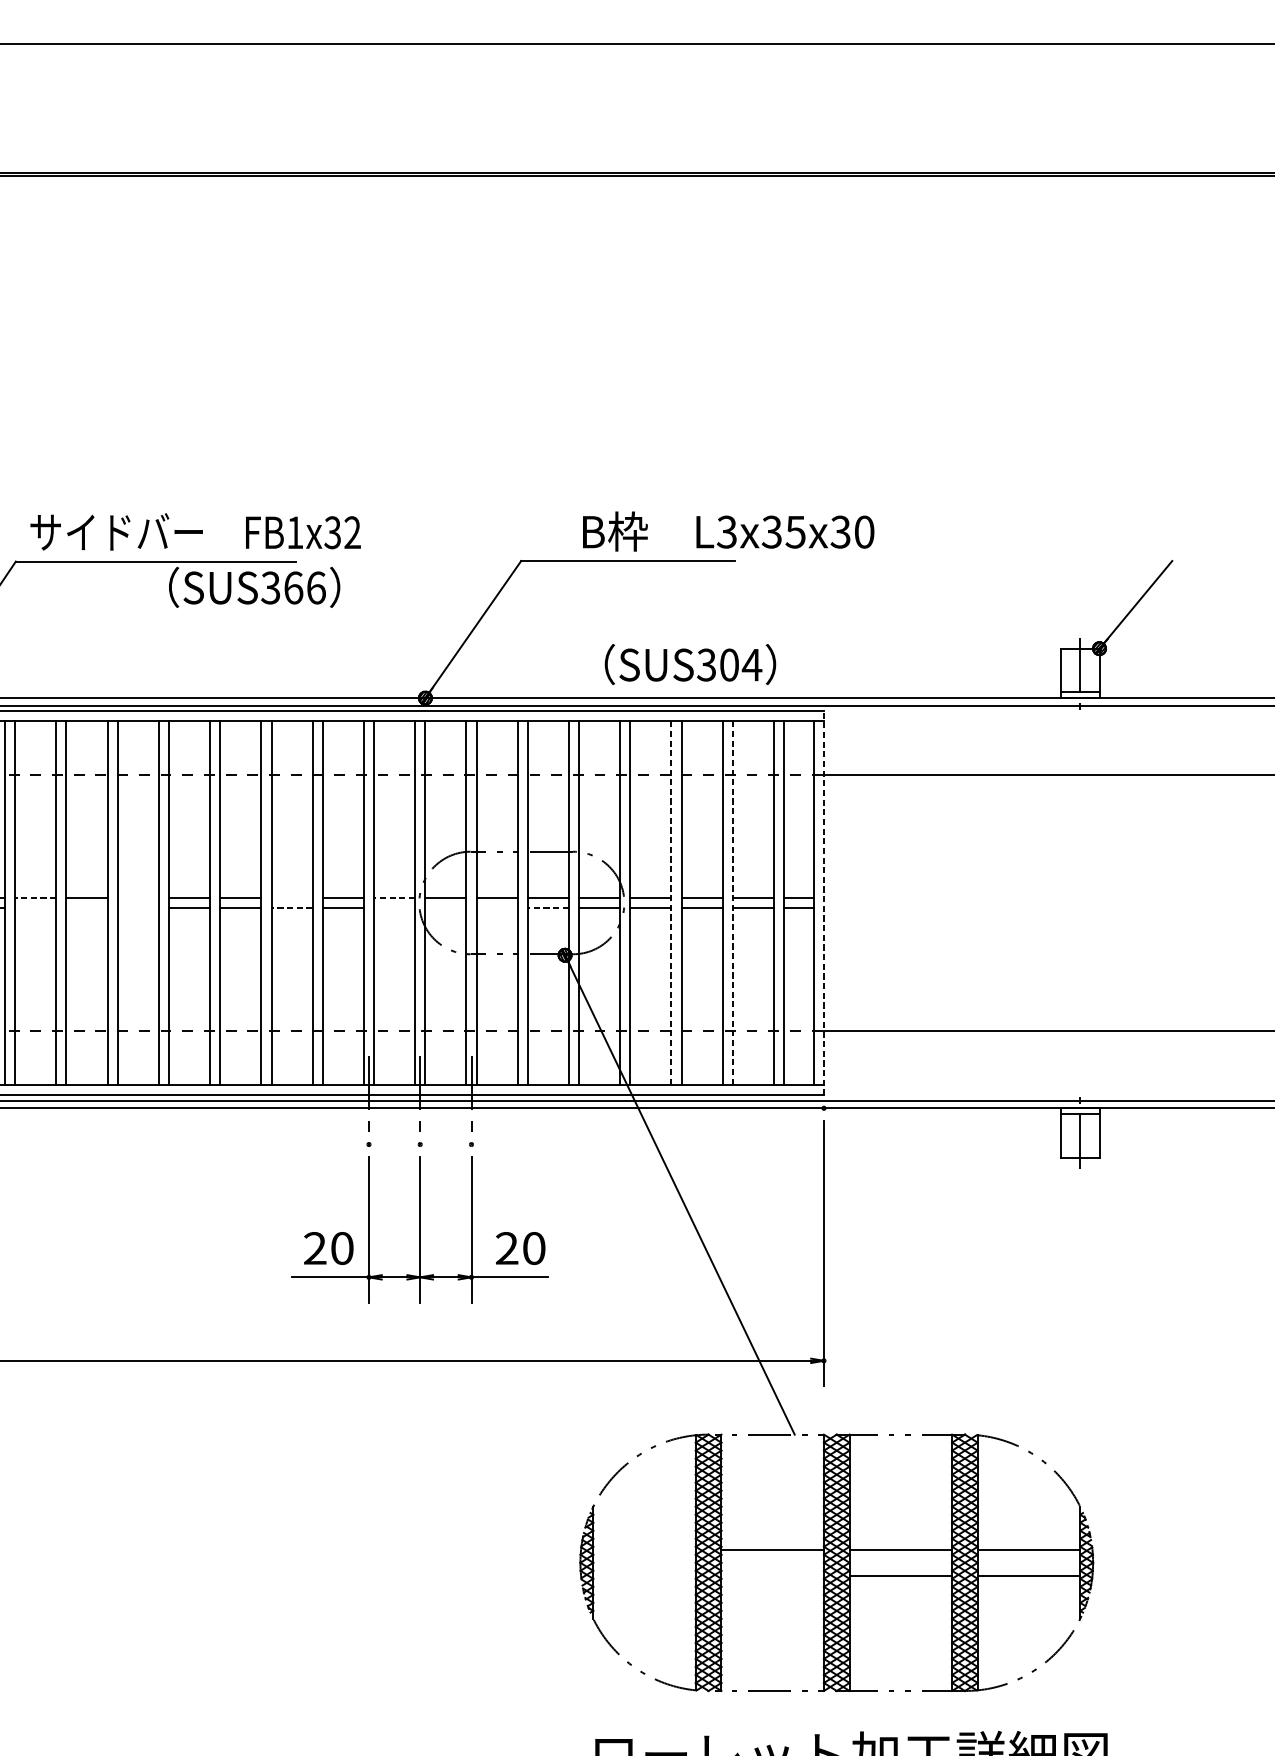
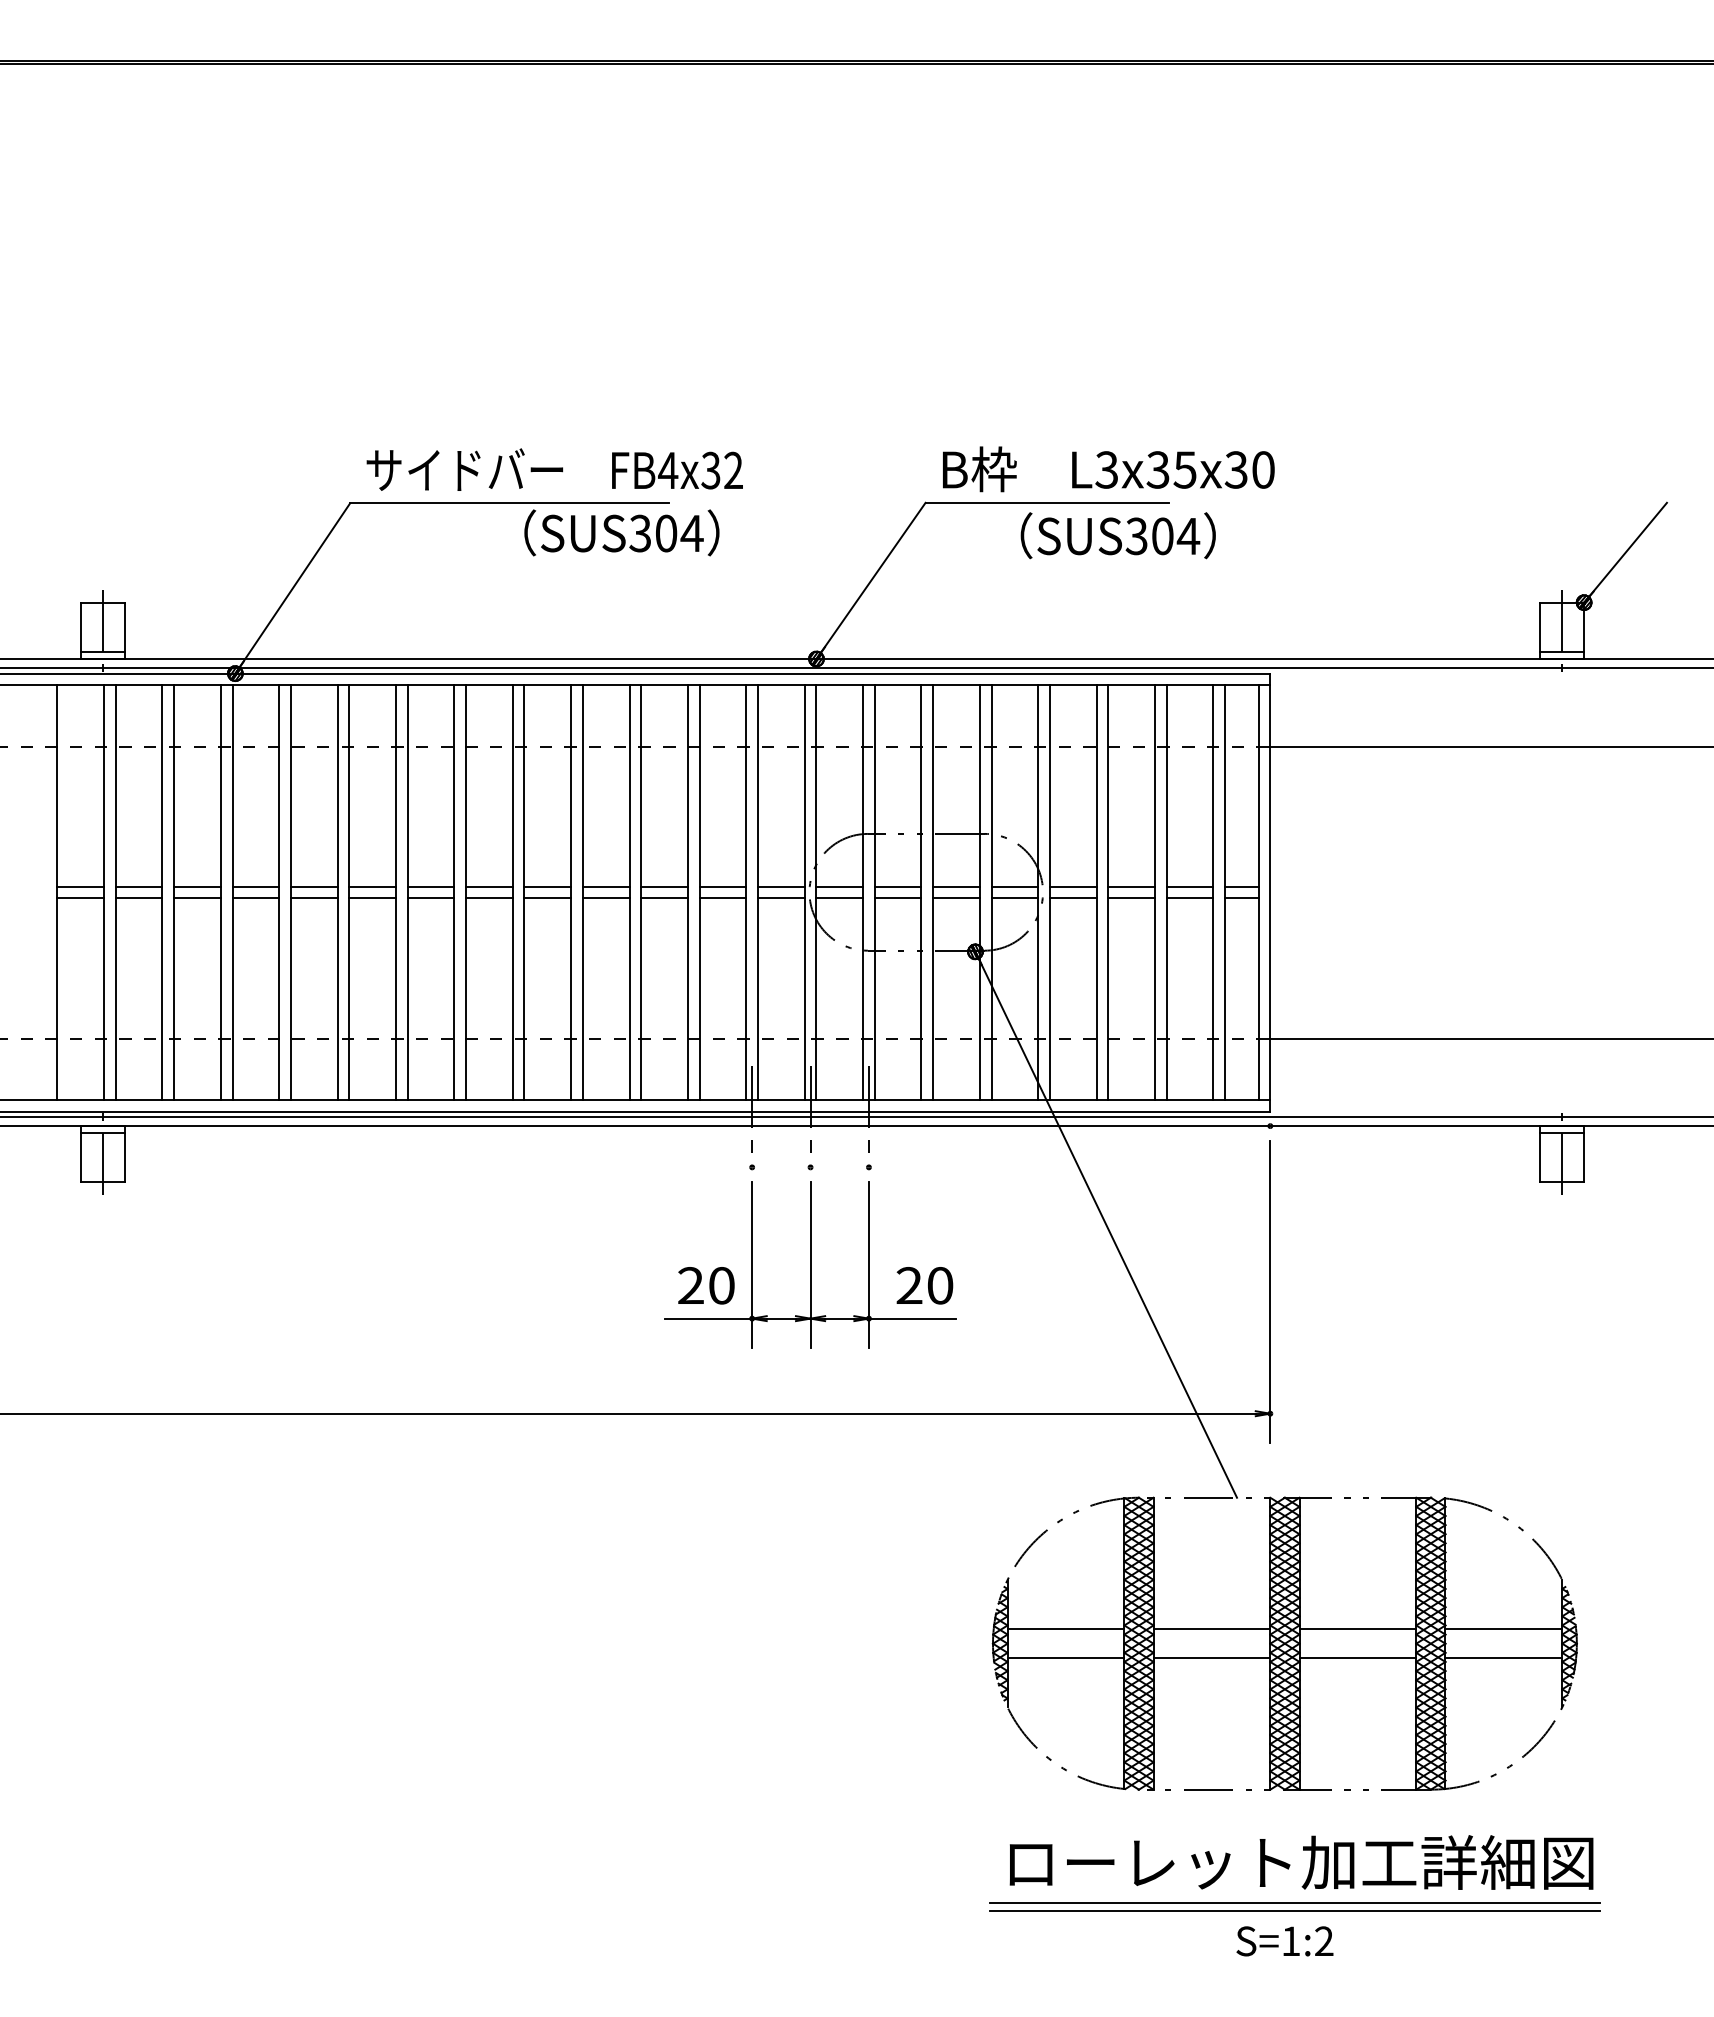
text: (728, 531) -> (1108, 469), moved
text: (295, 532) -> (668, 470), FB1x32 -> FB4x32
text: (305, 587) -> (679, 533), SUS366 -> SUS304
text: (689, 664) -> (1117, 535), moved
line: (35, 897) -> (372, 886), dashed -> solid
line: (138, 897) -> (489, 886), added
line: (291, 897) -> (664, 886), added
line: (393, 897) -> (780, 886), dashed -> solid
line: (824, 903) -> (1270, 892), dashed -> solid
line: (671, 904) -> (1096, 893), dashed -> solid
line: (732, 904) -> (1166, 893), dashed -> solid
line: (35, 908) -> (372, 898), added
line: (86, 908) -> (430, 898), added
line: (138, 908) -> (489, 898), added
line: (291, 908) -> (664, 898), dashed -> solid
line: (394, 908) -> (781, 898), added
line: (445, 908) -> (839, 898), added
line: (496, 908) -> (897, 898), added
line: (548, 908) -> (956, 898), dashed -> solid
line: (644, 1550) -> (1065, 1629), added
line: (644, 1575) -> (1065, 1658), added
line: (772, 1575) -> (1211, 1658), added

